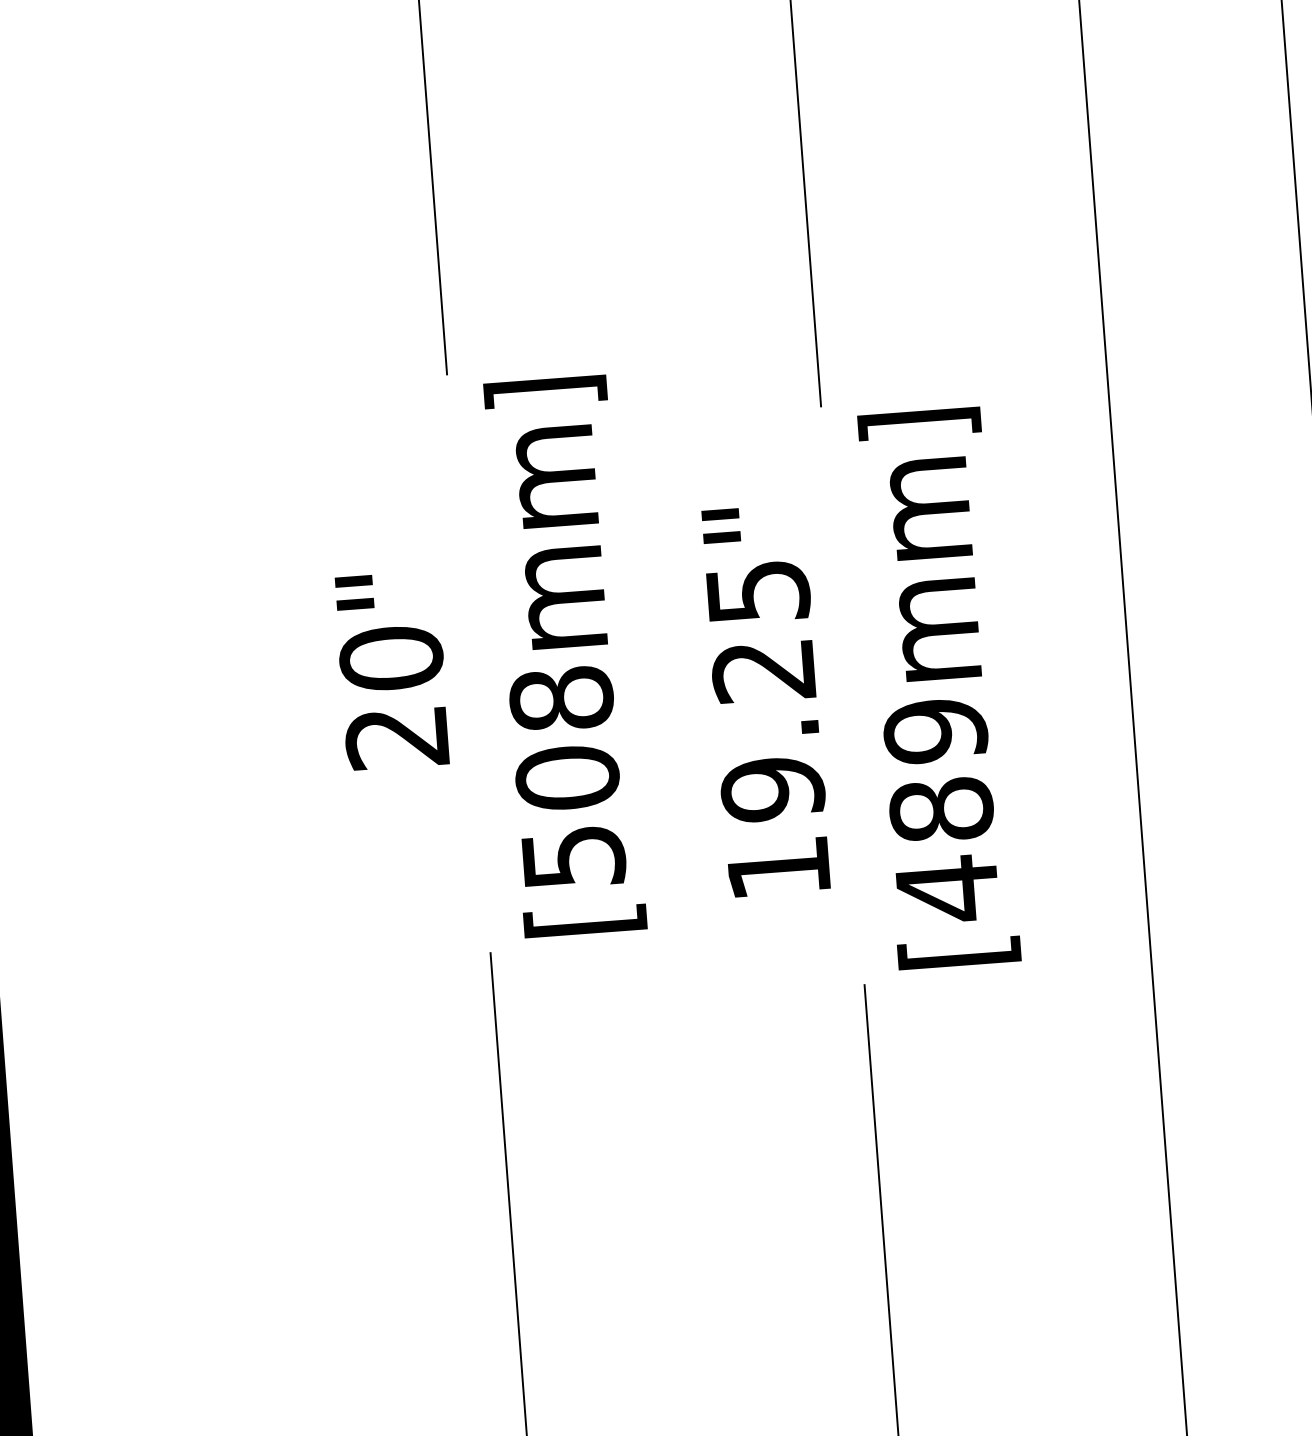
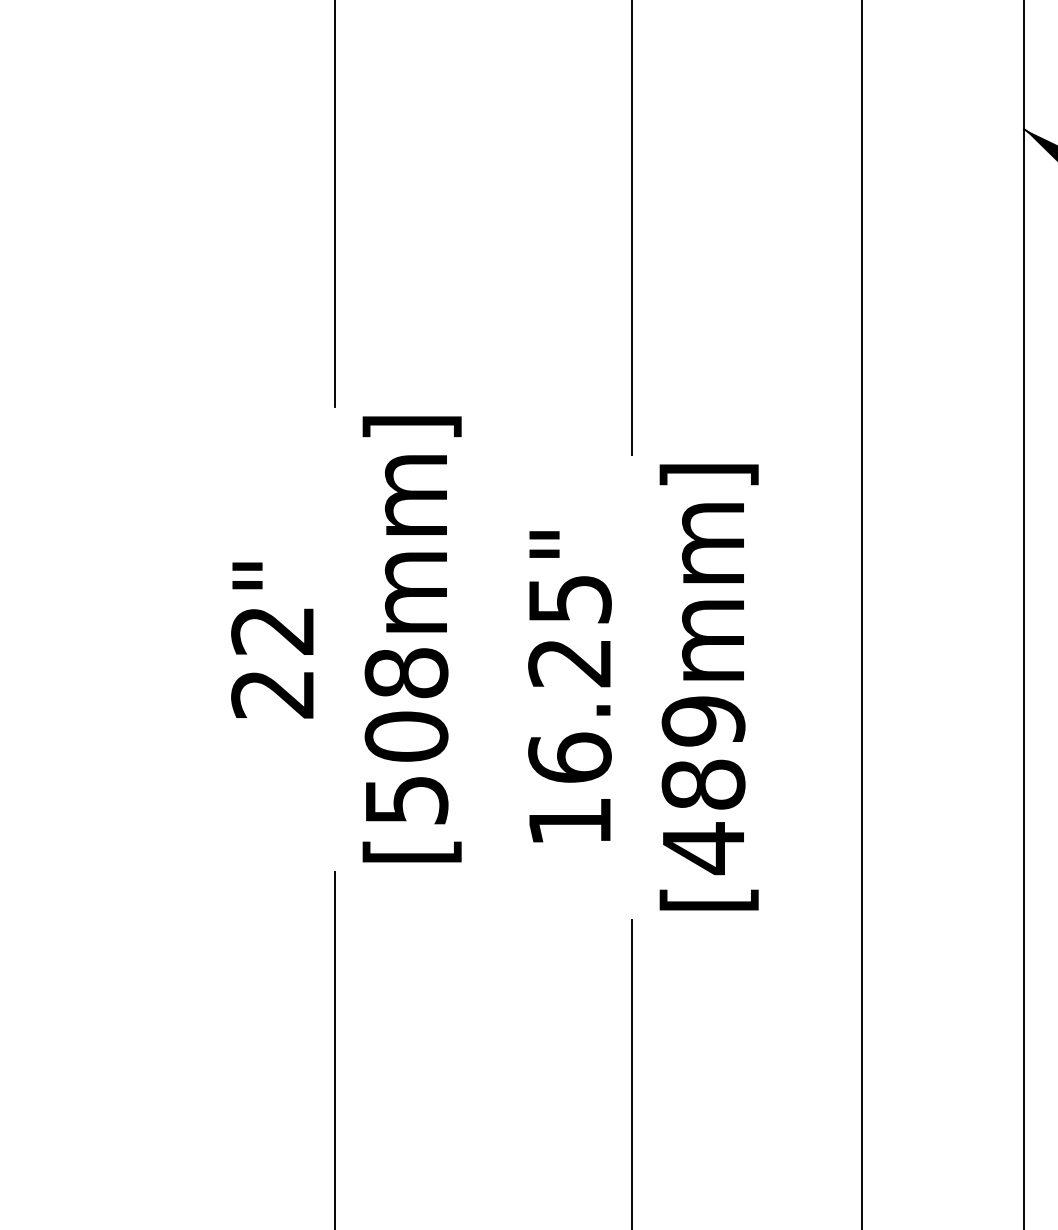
text: (390, 658) -> (272, 630), 20" -> 22"
text: (772, 788) -> (569, 757), 19.25" -> 16.25"

